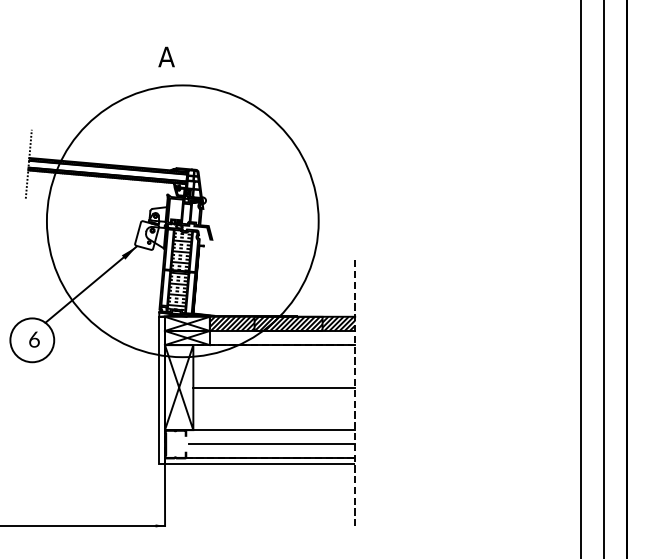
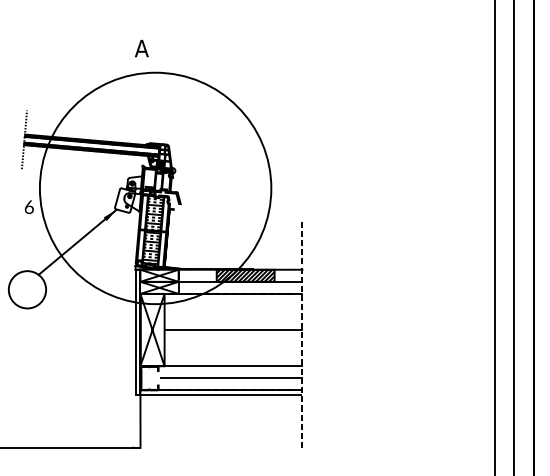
hatch: (231, 323) -> (197, 275), removed
hatch: (338, 323) -> (288, 275), removed
text: (33, 338) -> (28, 206), moved

